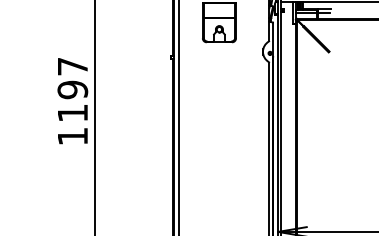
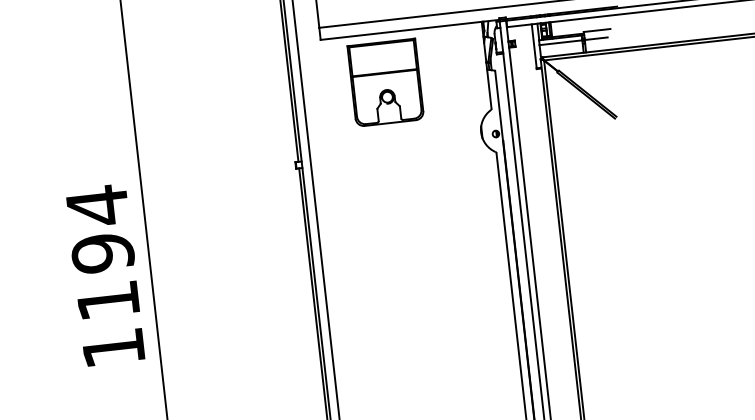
text: (72, 66) -> (96, 205), 1197 -> 1194

